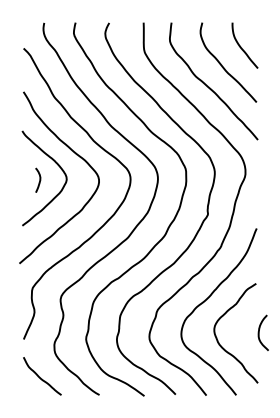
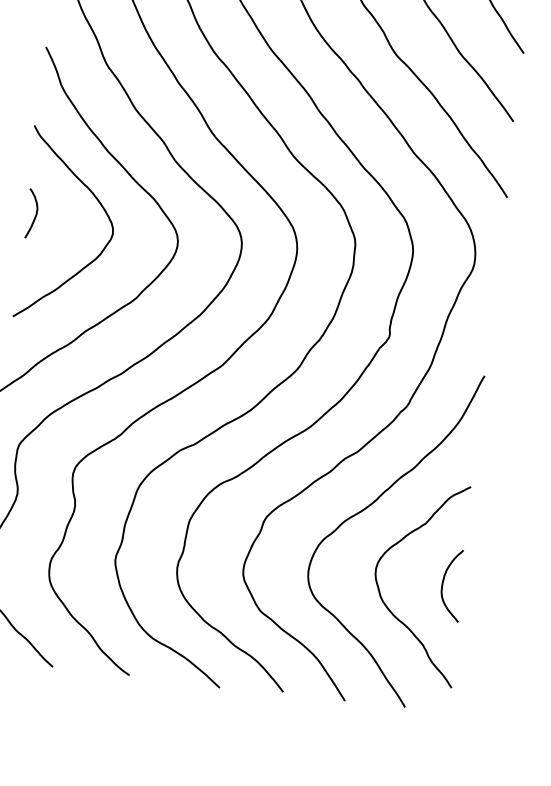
curve: (39, 179) -> (35, 212), moved
curve: (259, 332) -> (444, 583), moved

